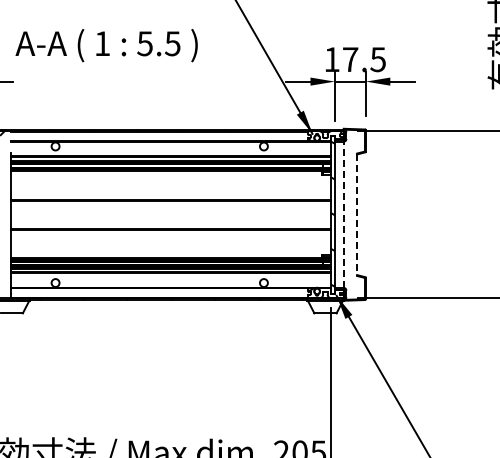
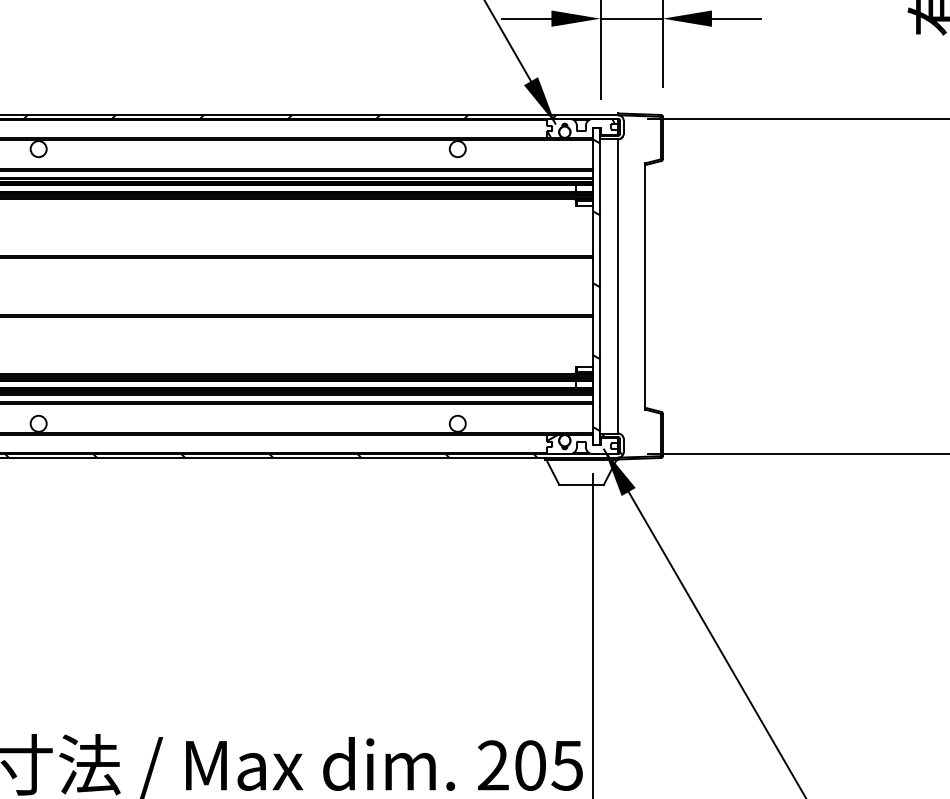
line: (343, 214) -> (617, 285), dashed -> solid
line: (357, 215) -> (645, 287), dashed -> solid

